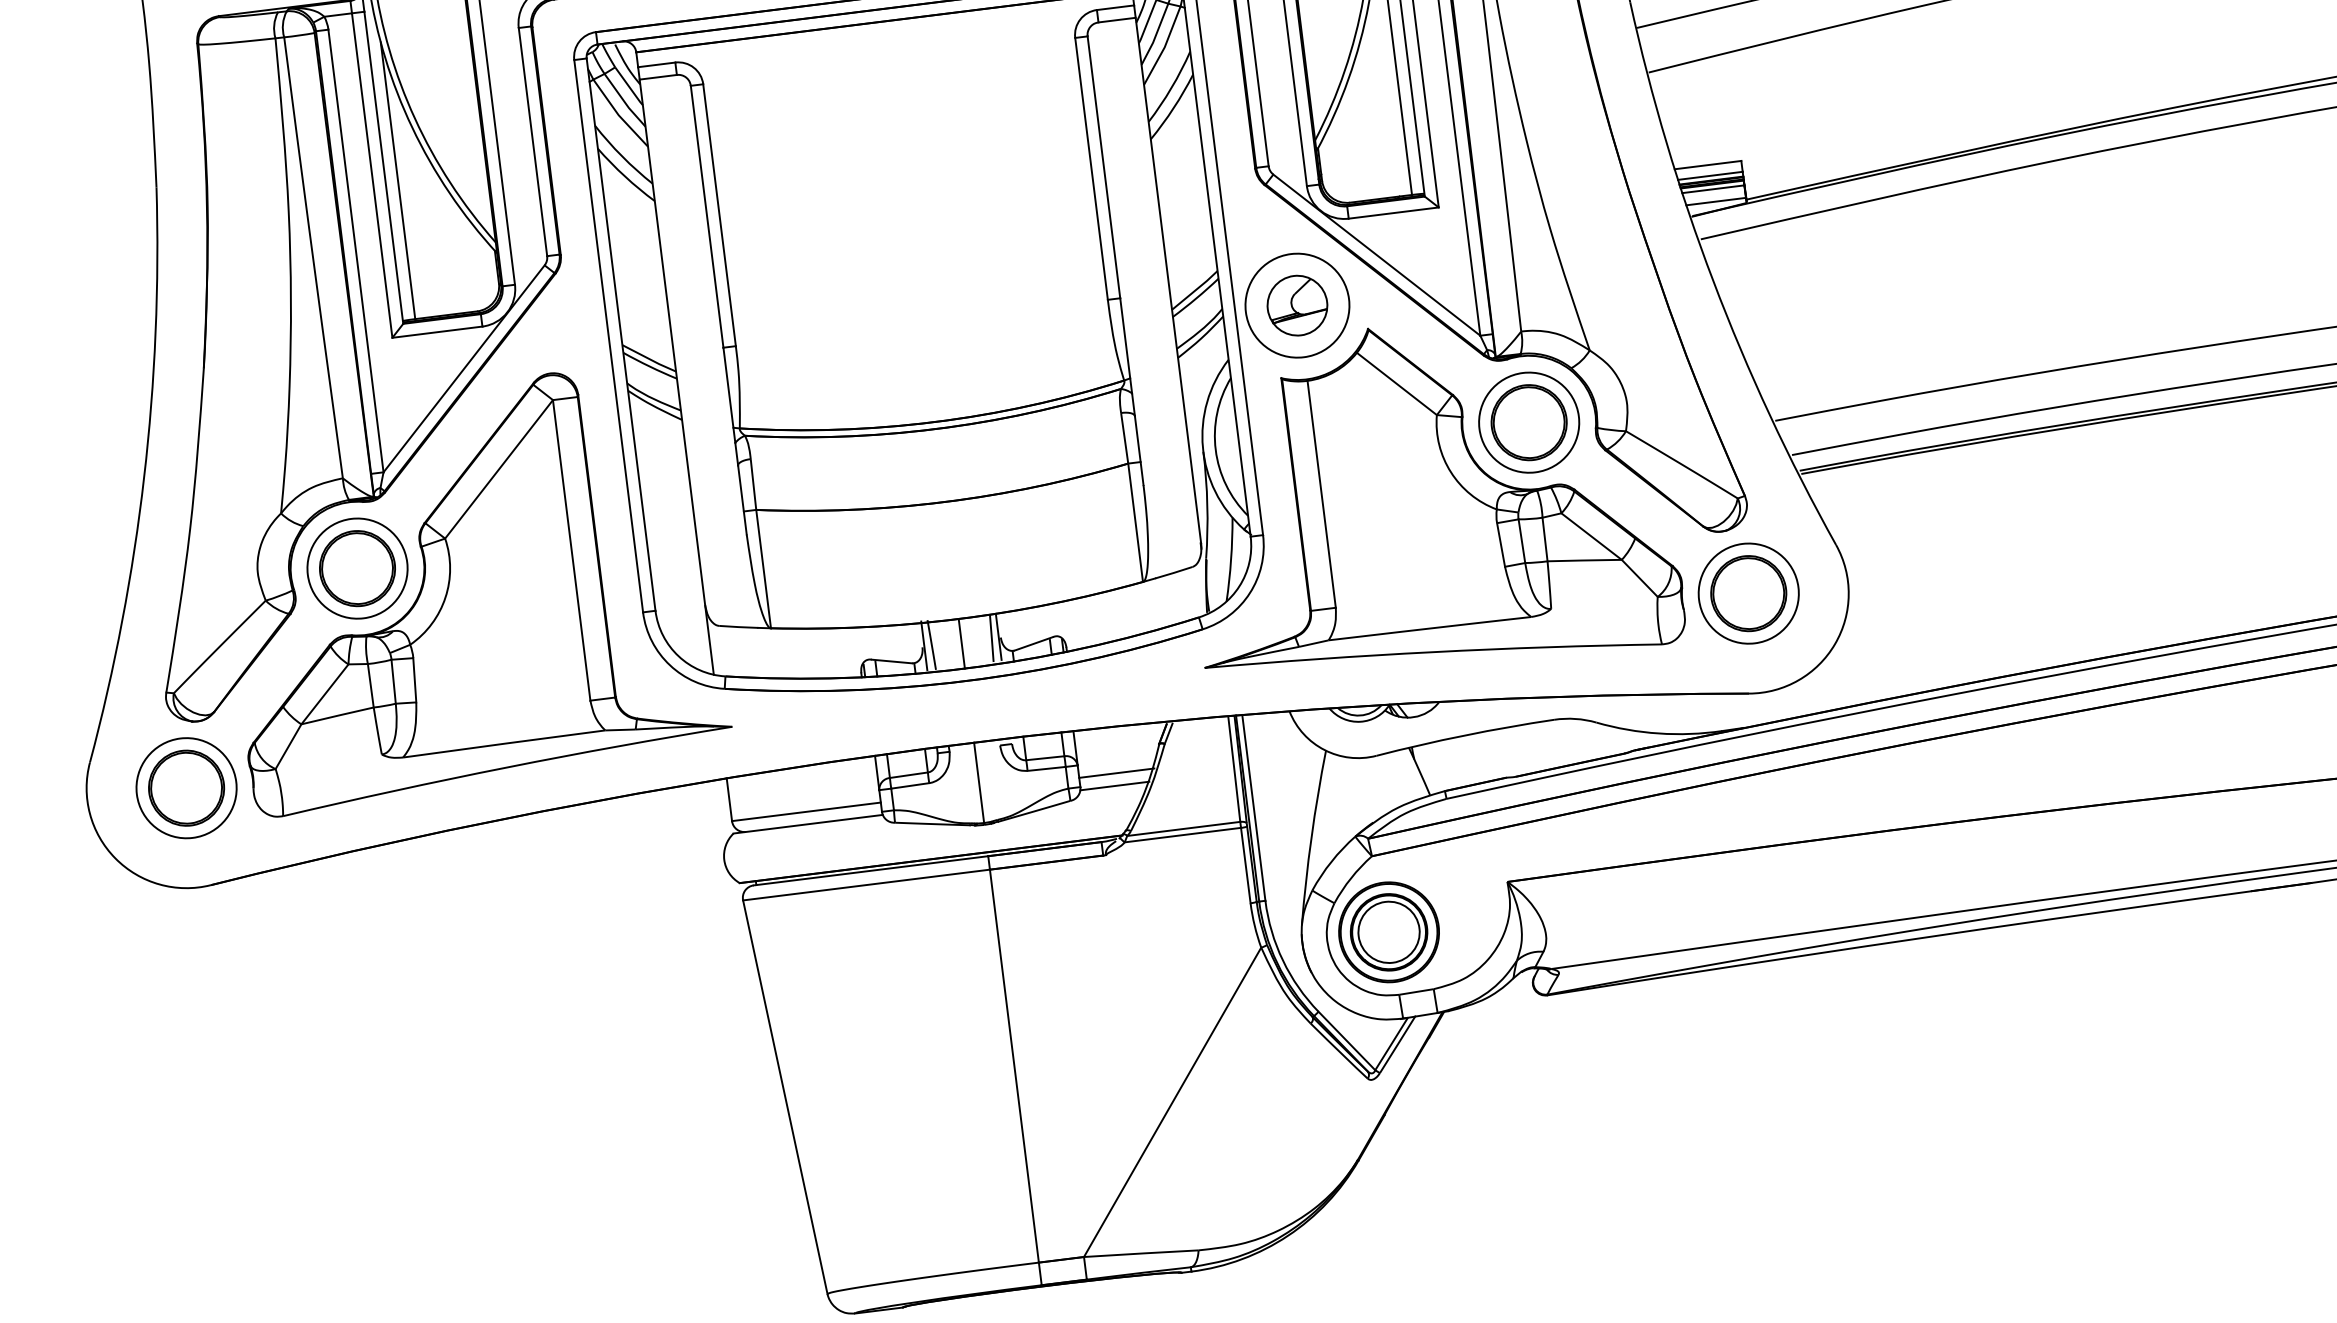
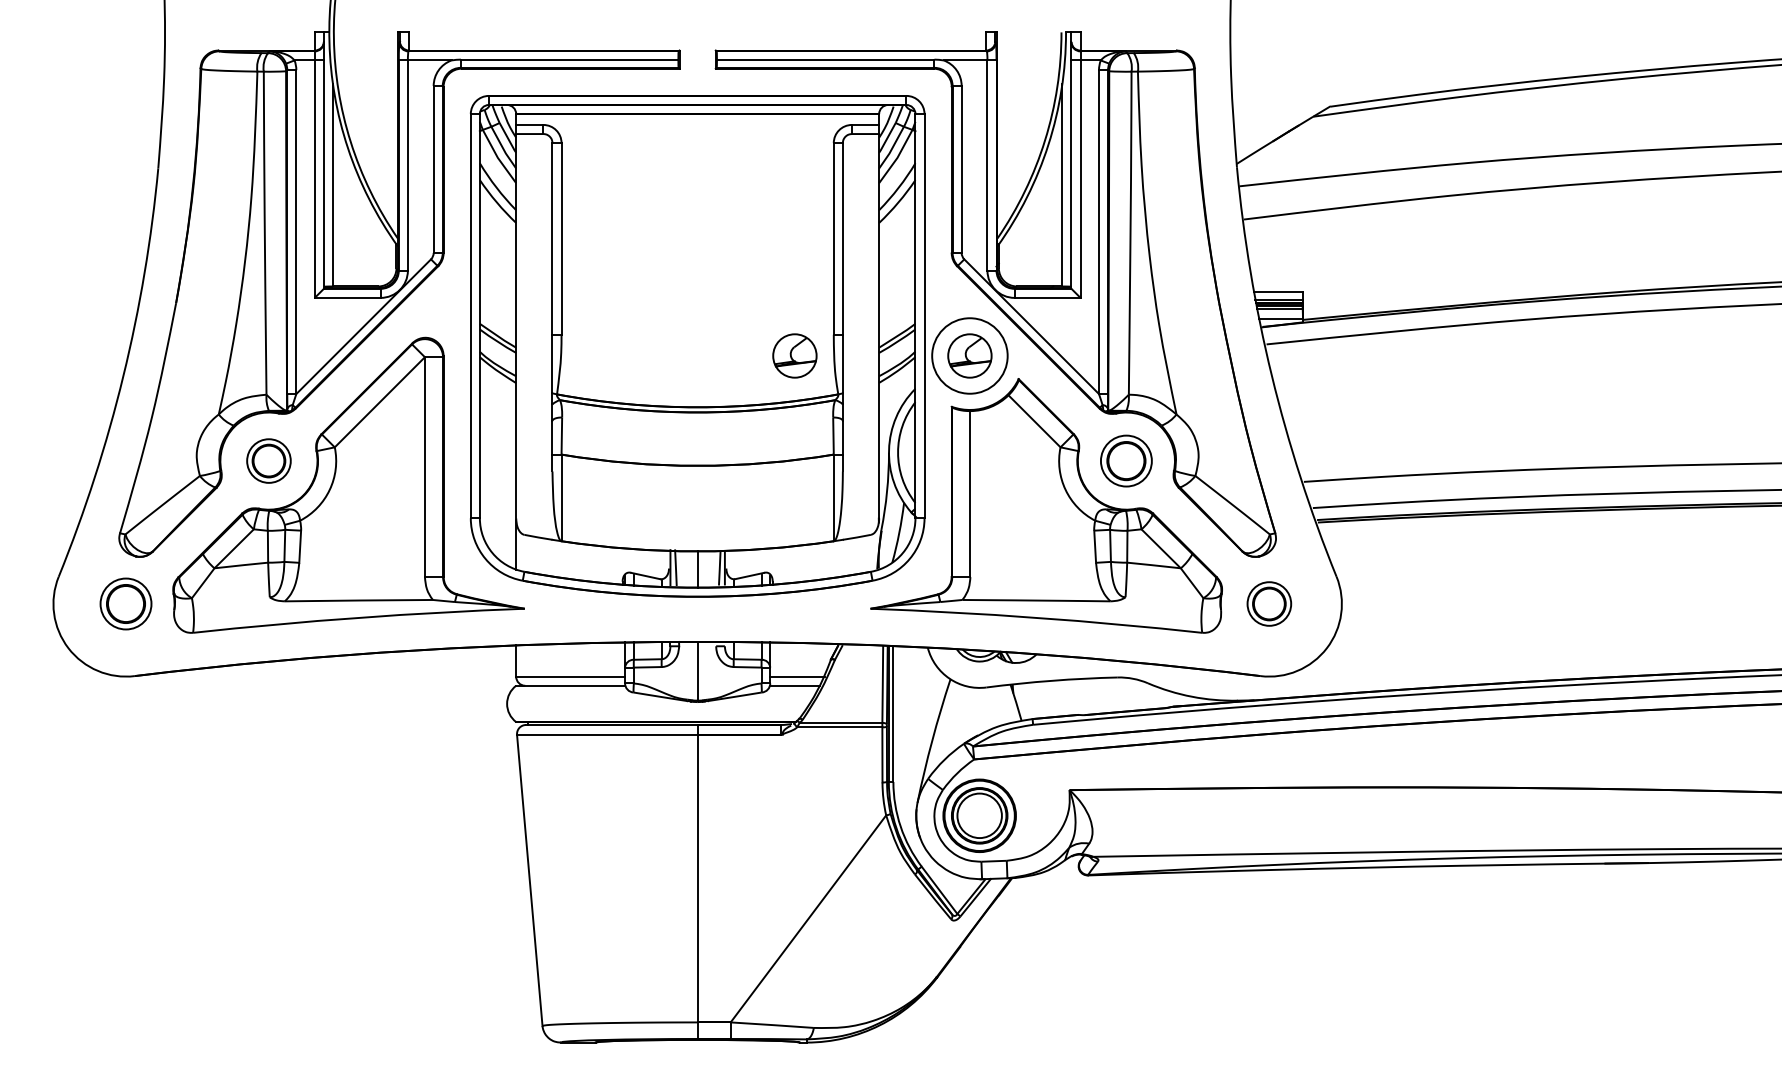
part: (1057, 334) -> (794, 355), added
part: (1529, 421) -> (1126, 460), size x0.7
part: (356, 567) -> (268, 460), size x0.6
part: (1748, 592) -> (1269, 603), size x0.6
part: (185, 787) -> (125, 603), size x0.7

